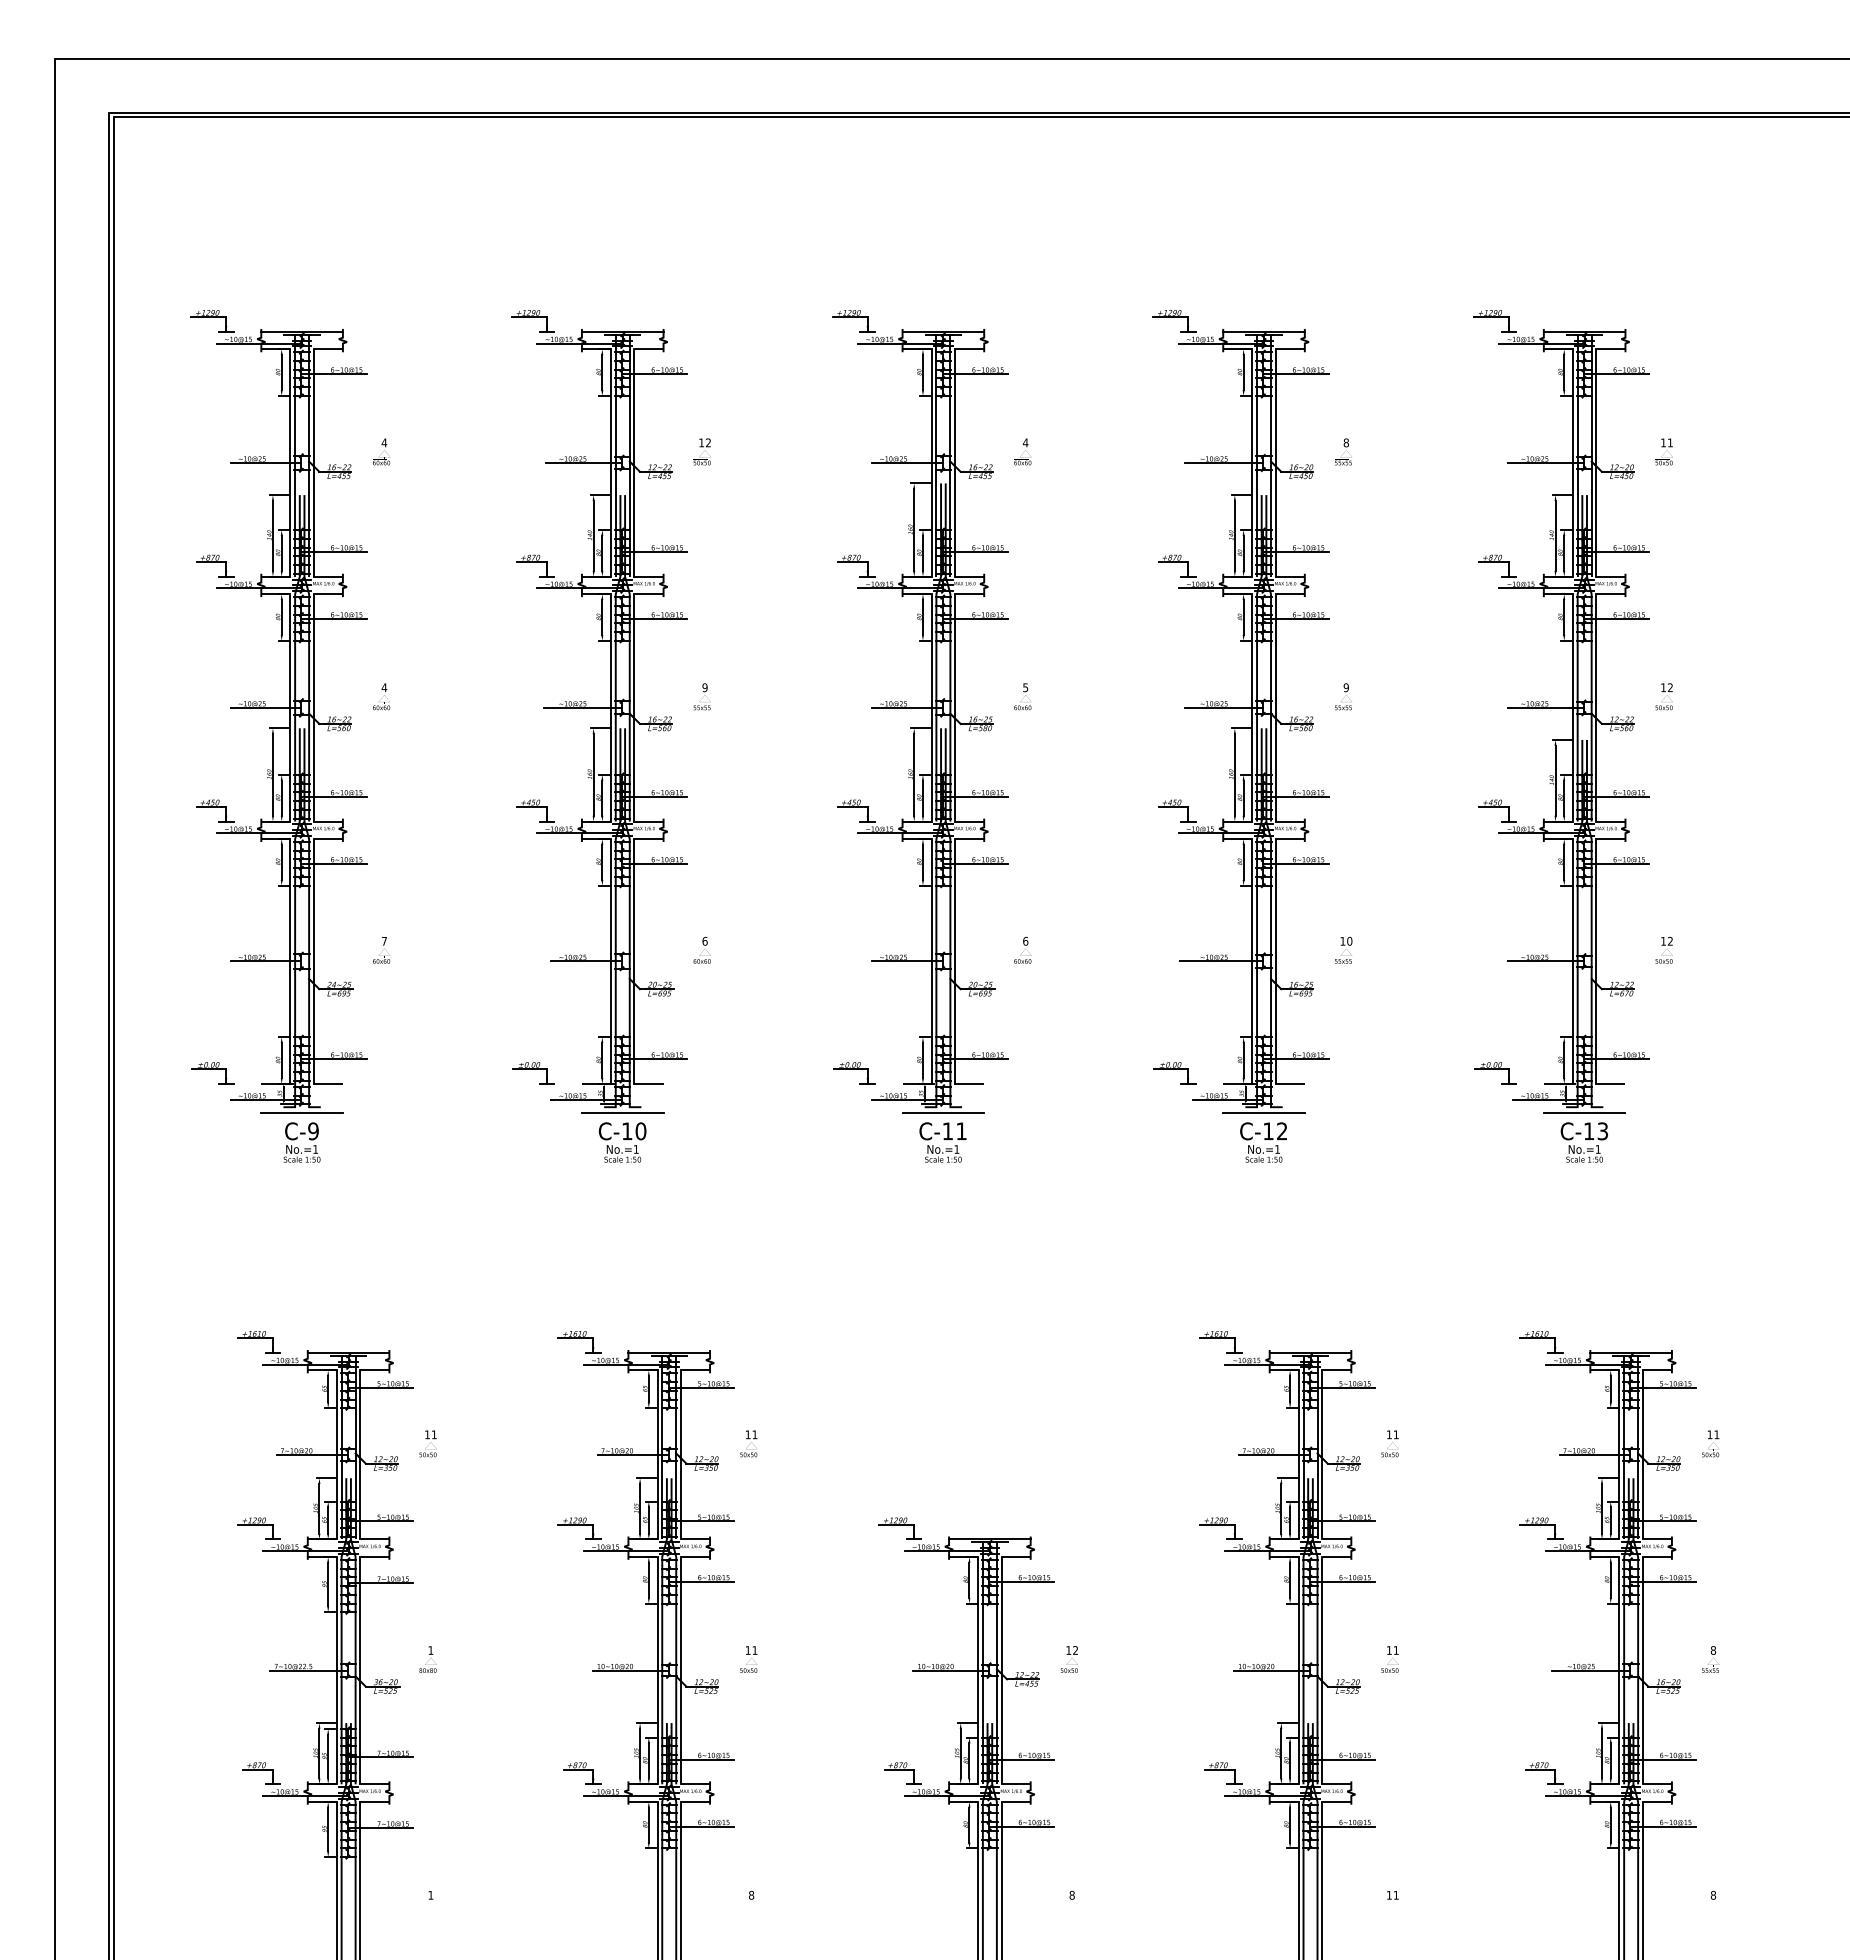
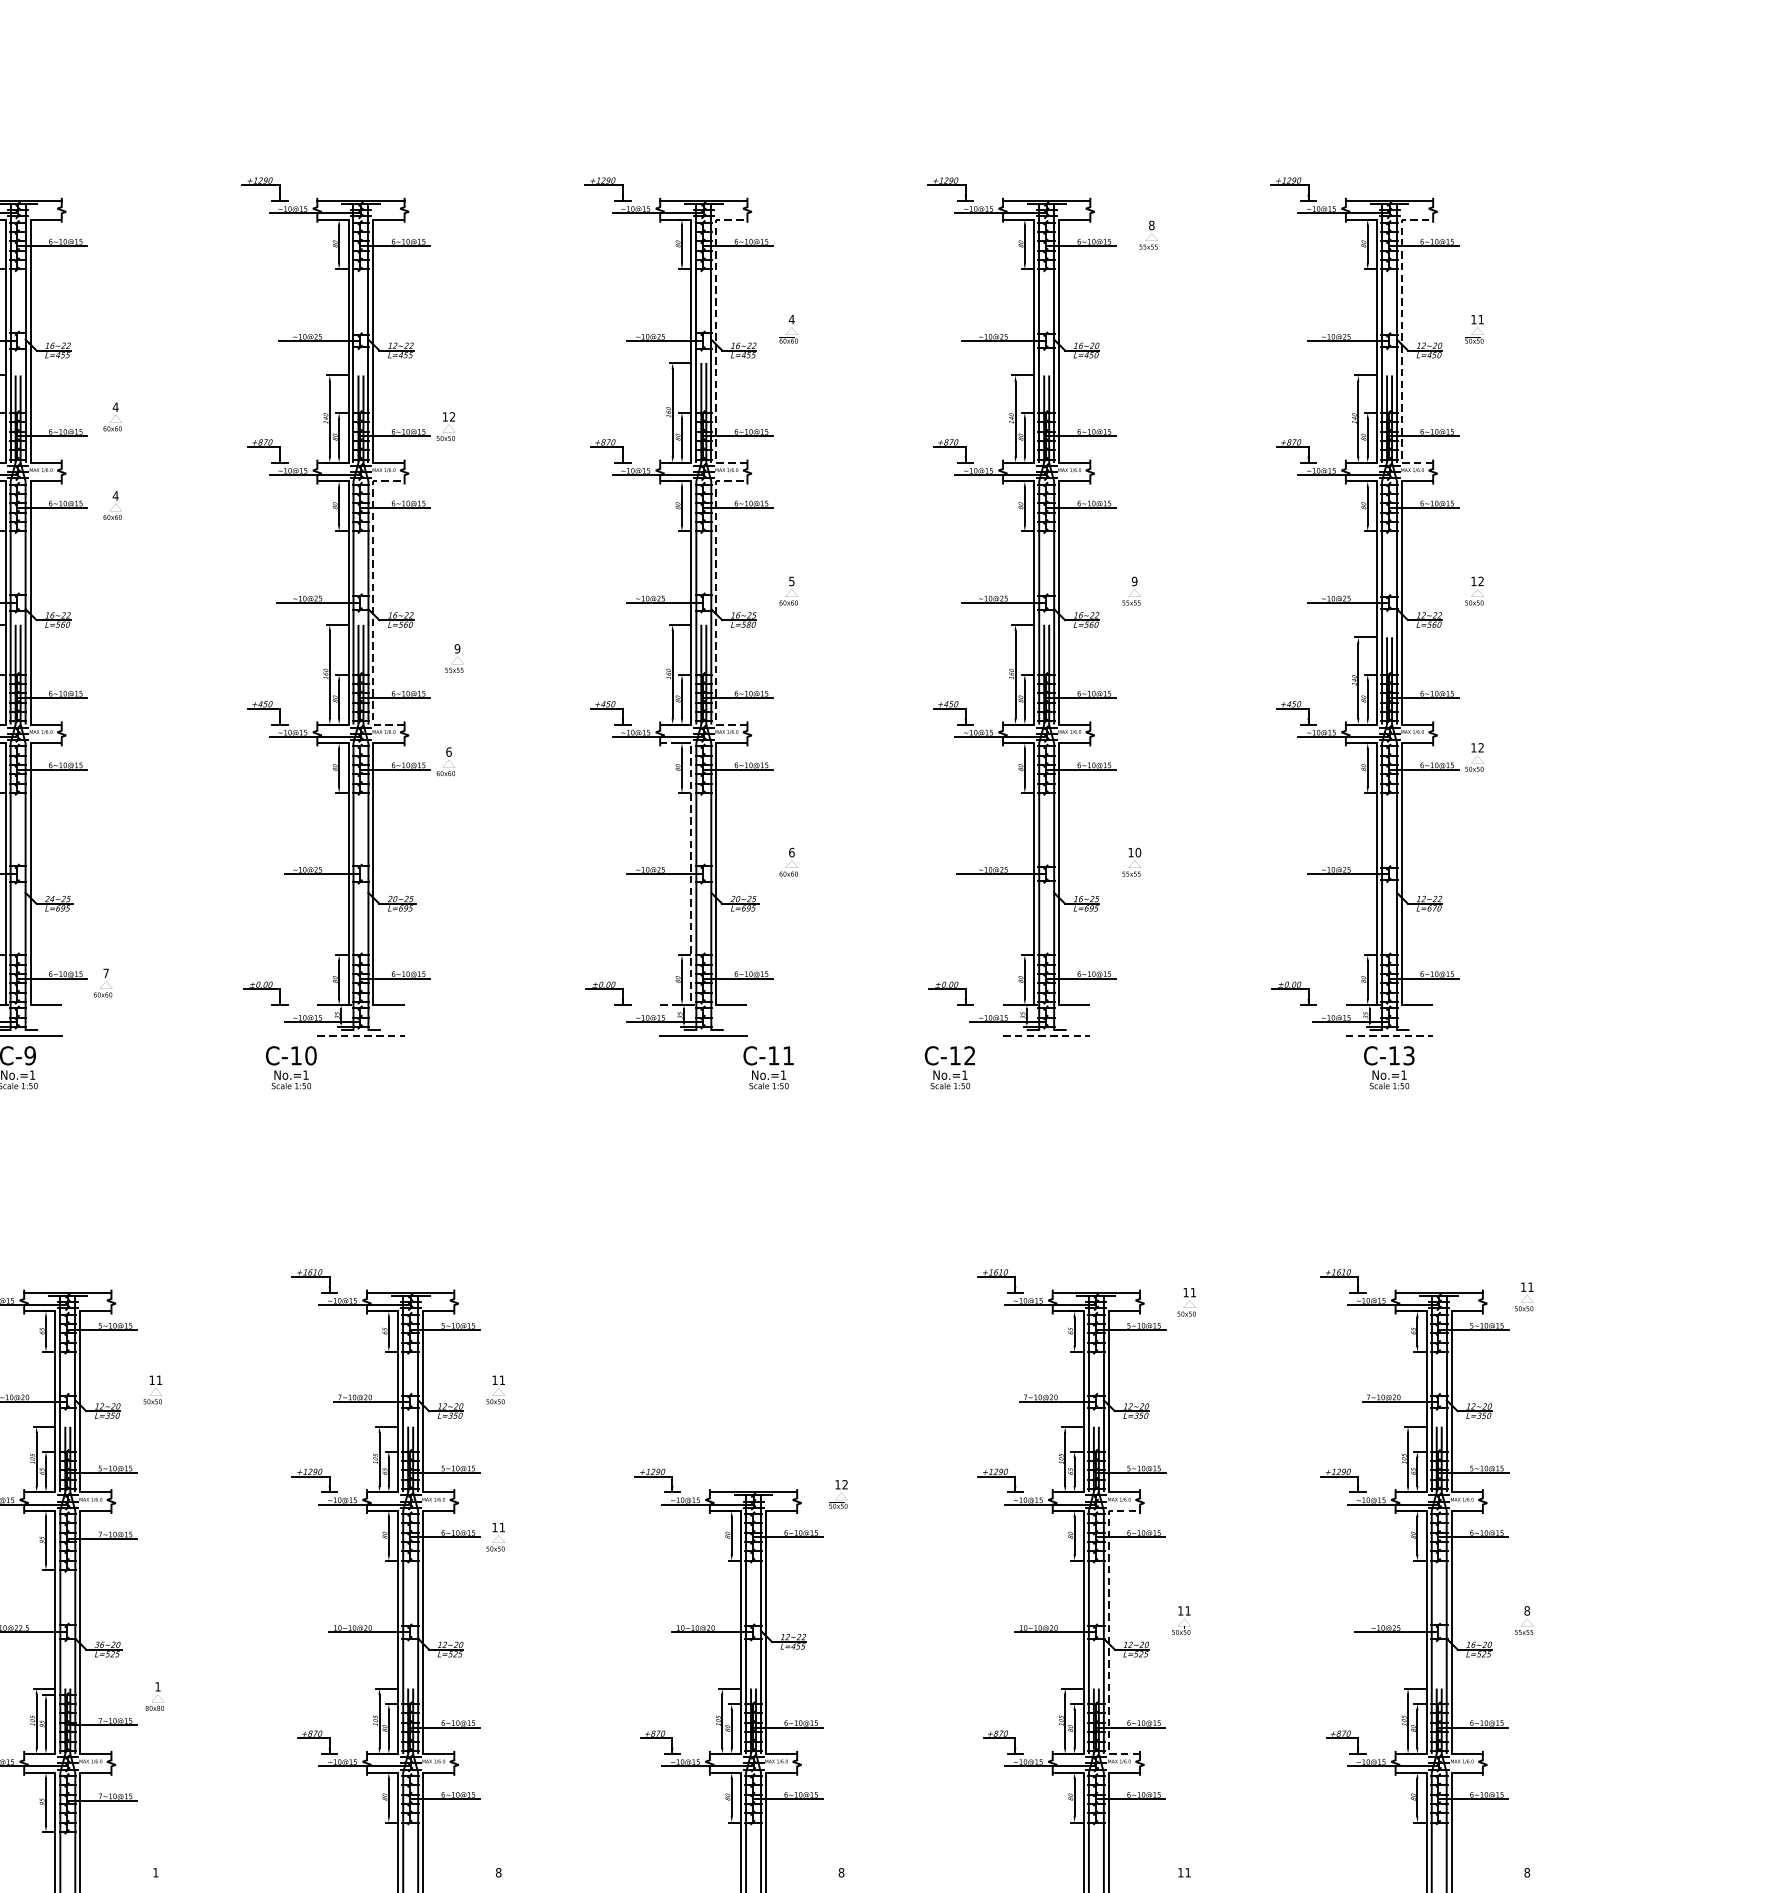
text: (381, 451) -> (112, 416), moved
text: (701, 451) -> (445, 426), moved
text: (1343, 451) -> (1148, 234), moved
line: (955, 463) -> (716, 341), solid -> dashed
line: (1596, 463) -> (1402, 341), solid -> dashed
text: (381, 696) -> (112, 505), moved
text: (701, 696) -> (453, 658), moved
line: (634, 707) -> (373, 602), solid -> dashed
line: (955, 707) -> (716, 602), solid -> dashed
text: (701, 949) -> (445, 760), moved
text: (381, 950) -> (102, 983), moved
text: (1663, 950) -> (1473, 757), moved
line: (931, 960) -> (691, 873), solid -> dashed
line: (622, 1113) -> (360, 1036), solid -> dashed
line: (1264, 1113) -> (1047, 1036), solid -> dashed
line: (1584, 1113) -> (1389, 1036), solid -> dashed
text: (622, 1142) -> (291, 1067), moved
text: (942, 1142) -> (768, 1067), moved
text: (1263, 1142) -> (949, 1067), moved
text: (1389, 1443) -> (1186, 1301), moved
text: (1710, 1443) -> (1524, 1296), moved
text: (427, 1659) -> (154, 1696), moved
text: (748, 1659) -> (495, 1537), moved
text: (1068, 1659) -> (837, 1494), moved
line: (1322, 1670) -> (1109, 1632), solid -> dashed

